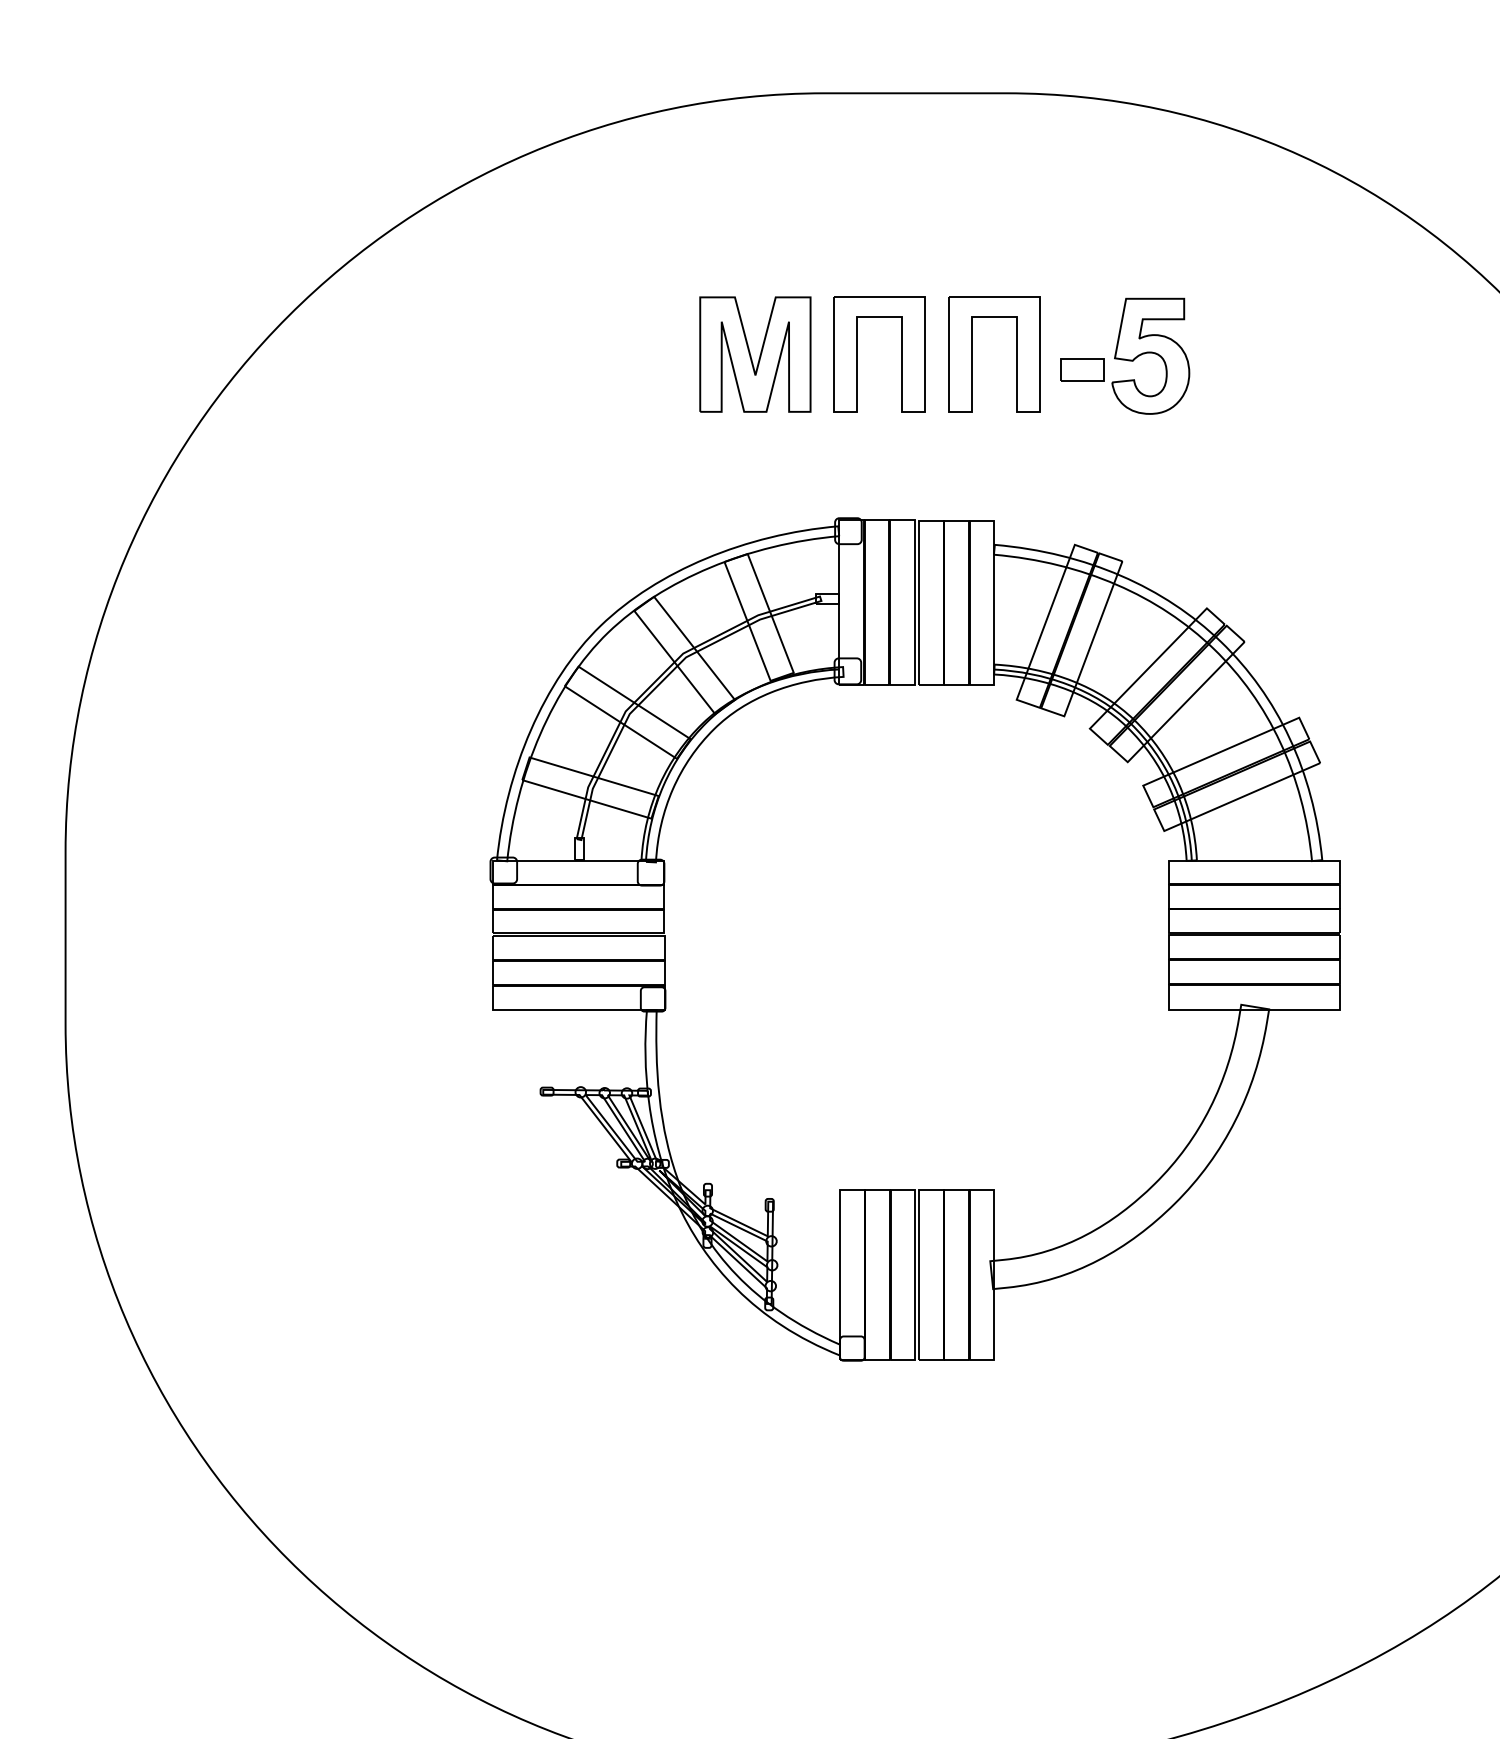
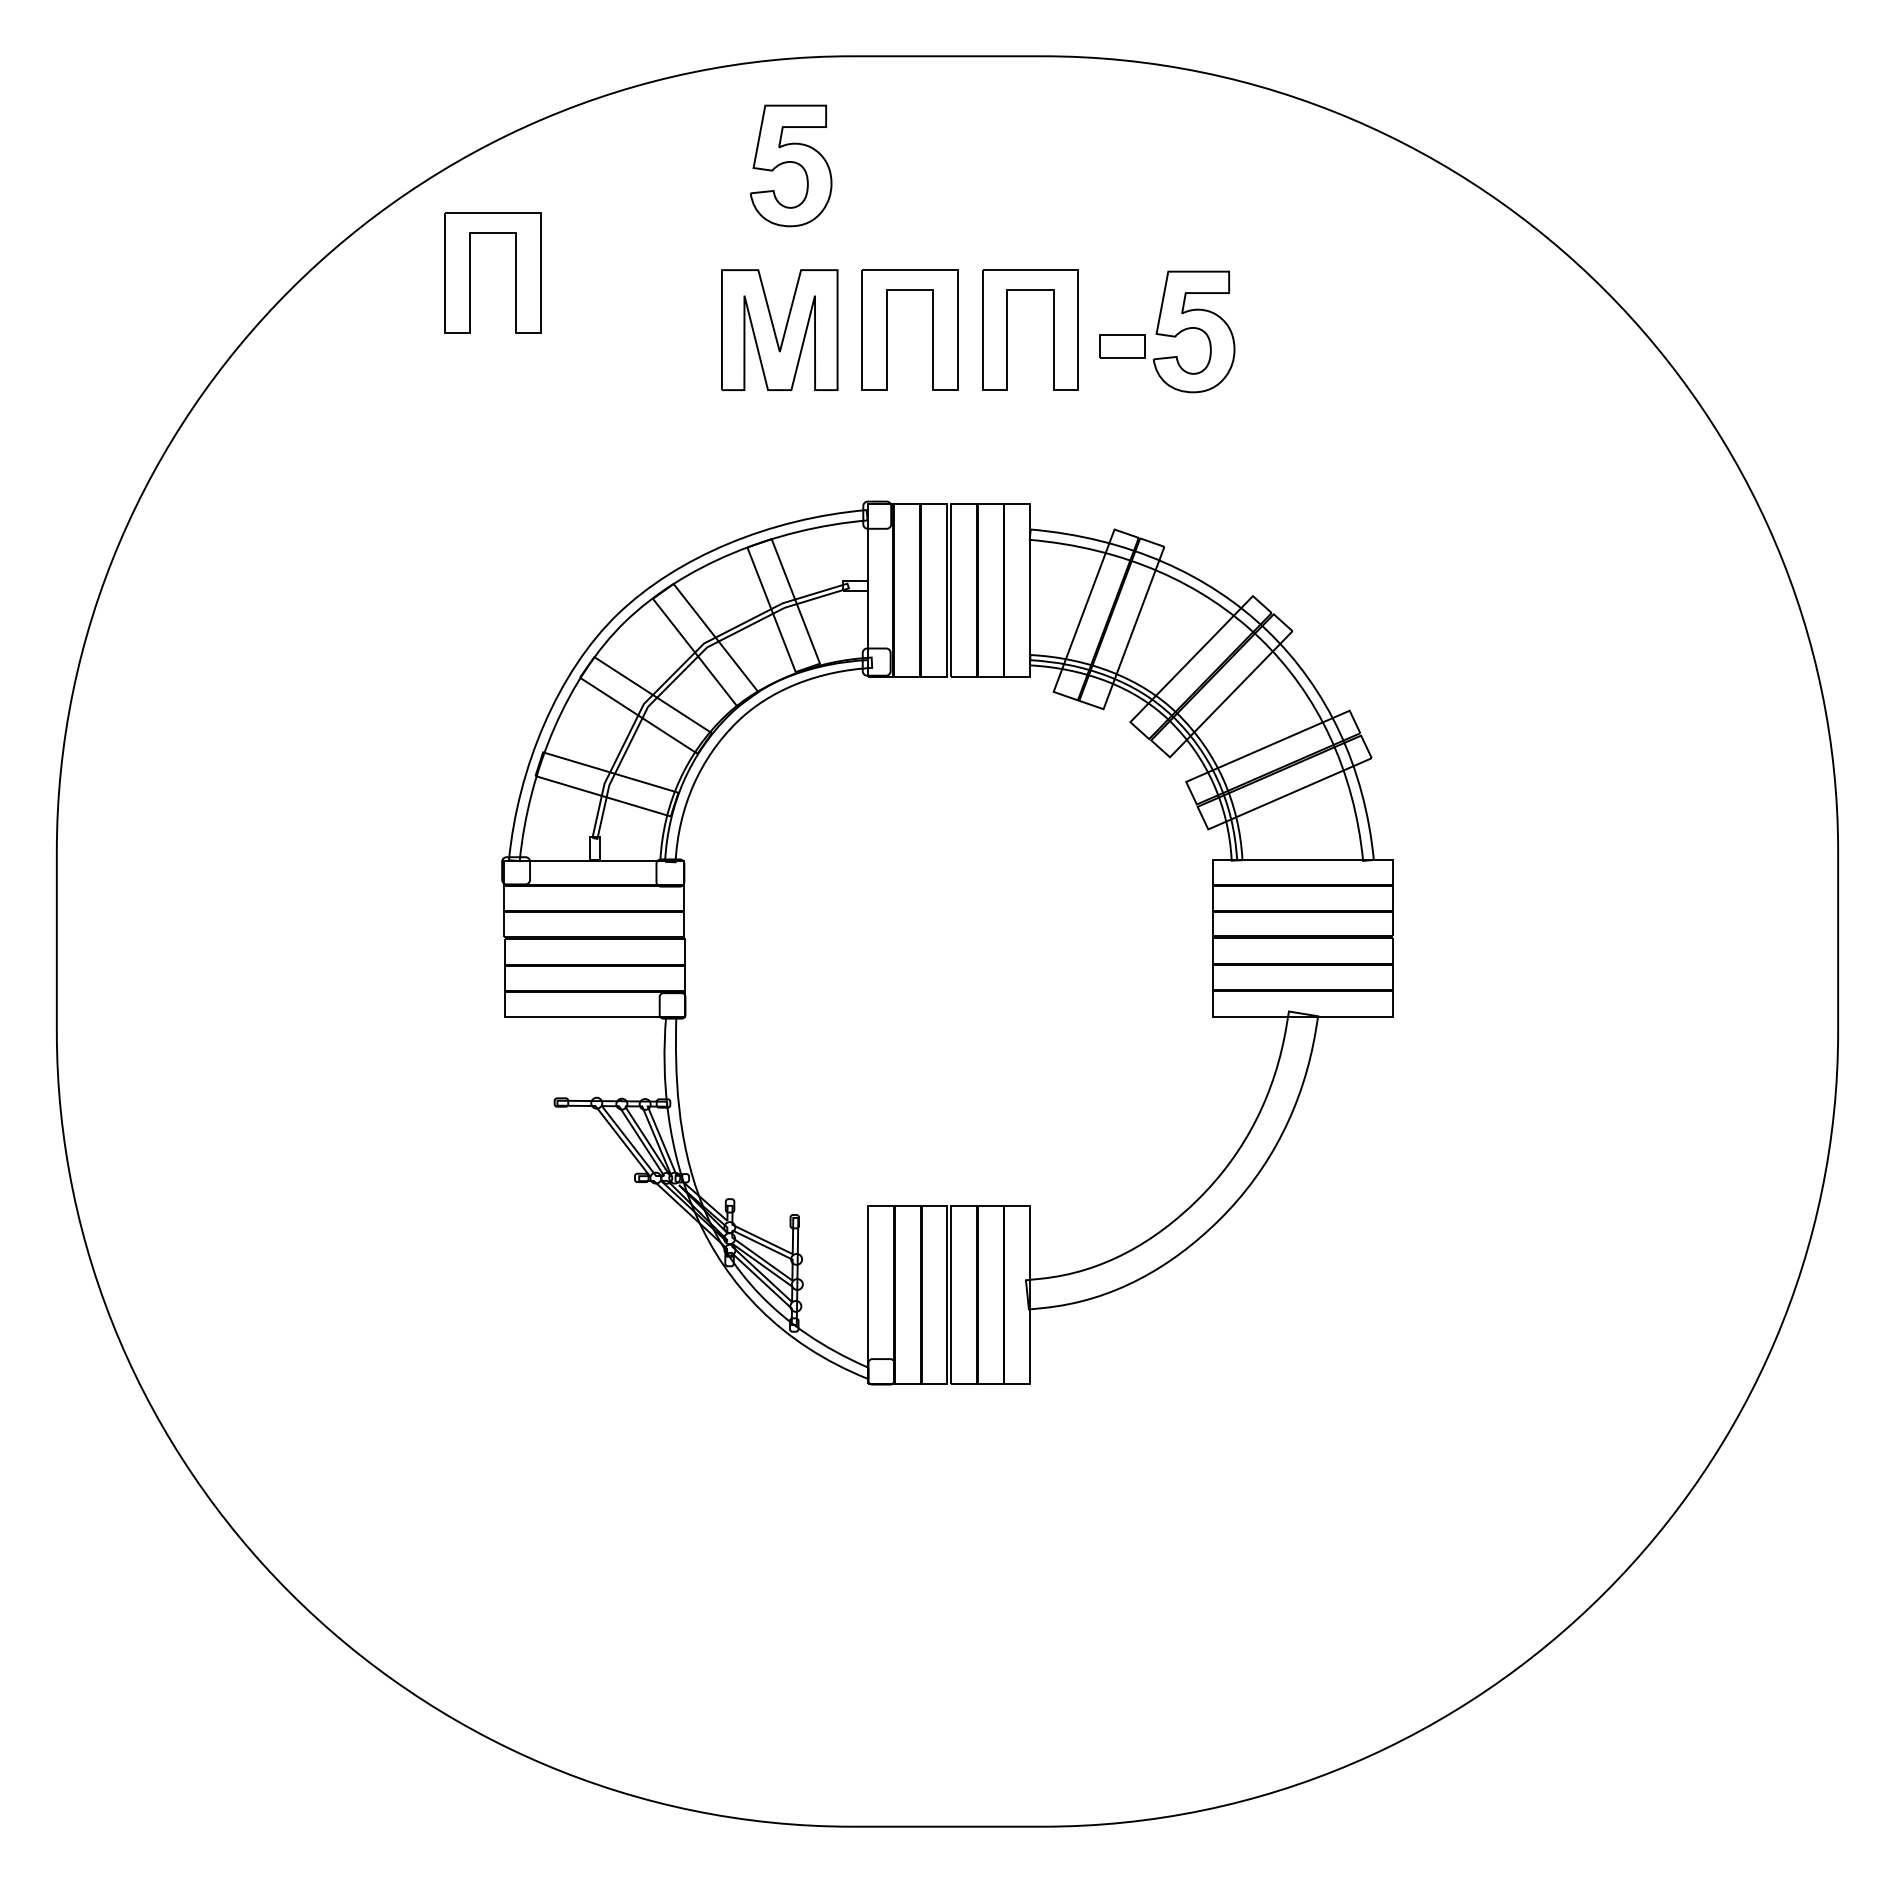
part: (766, 197) -> (791, 165), added
part: (460, 299) -> (470, 272), added

